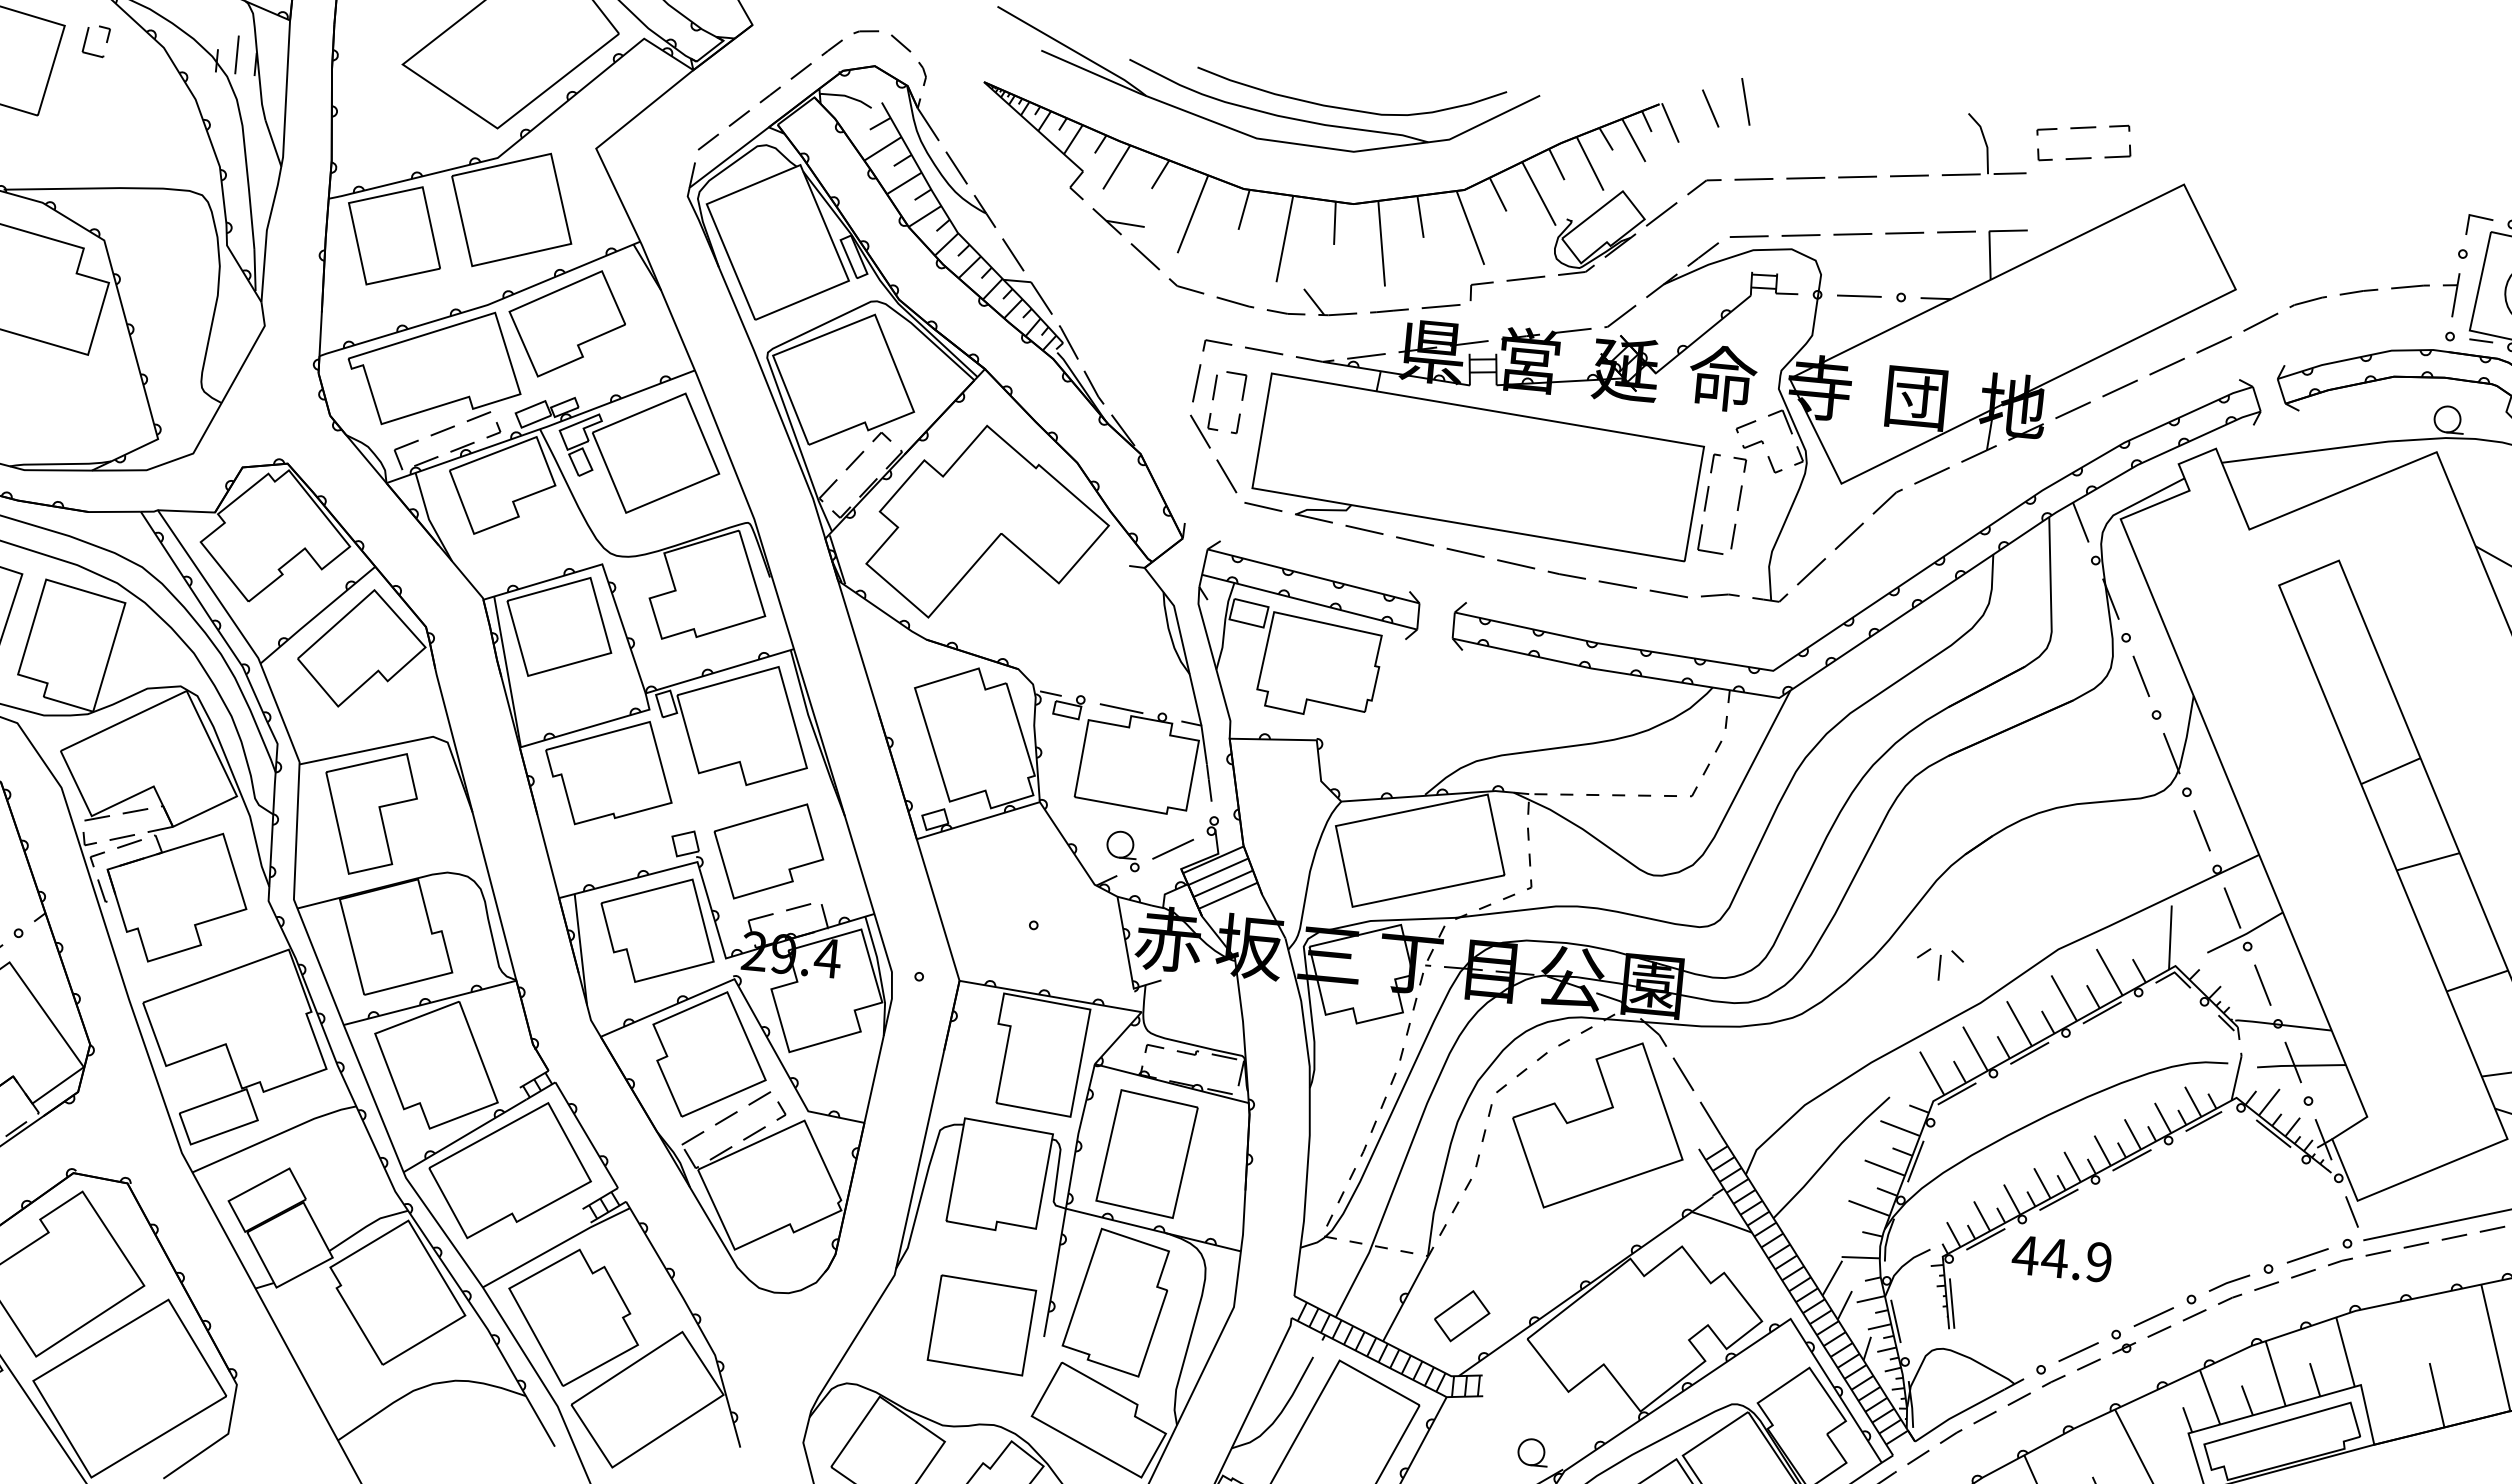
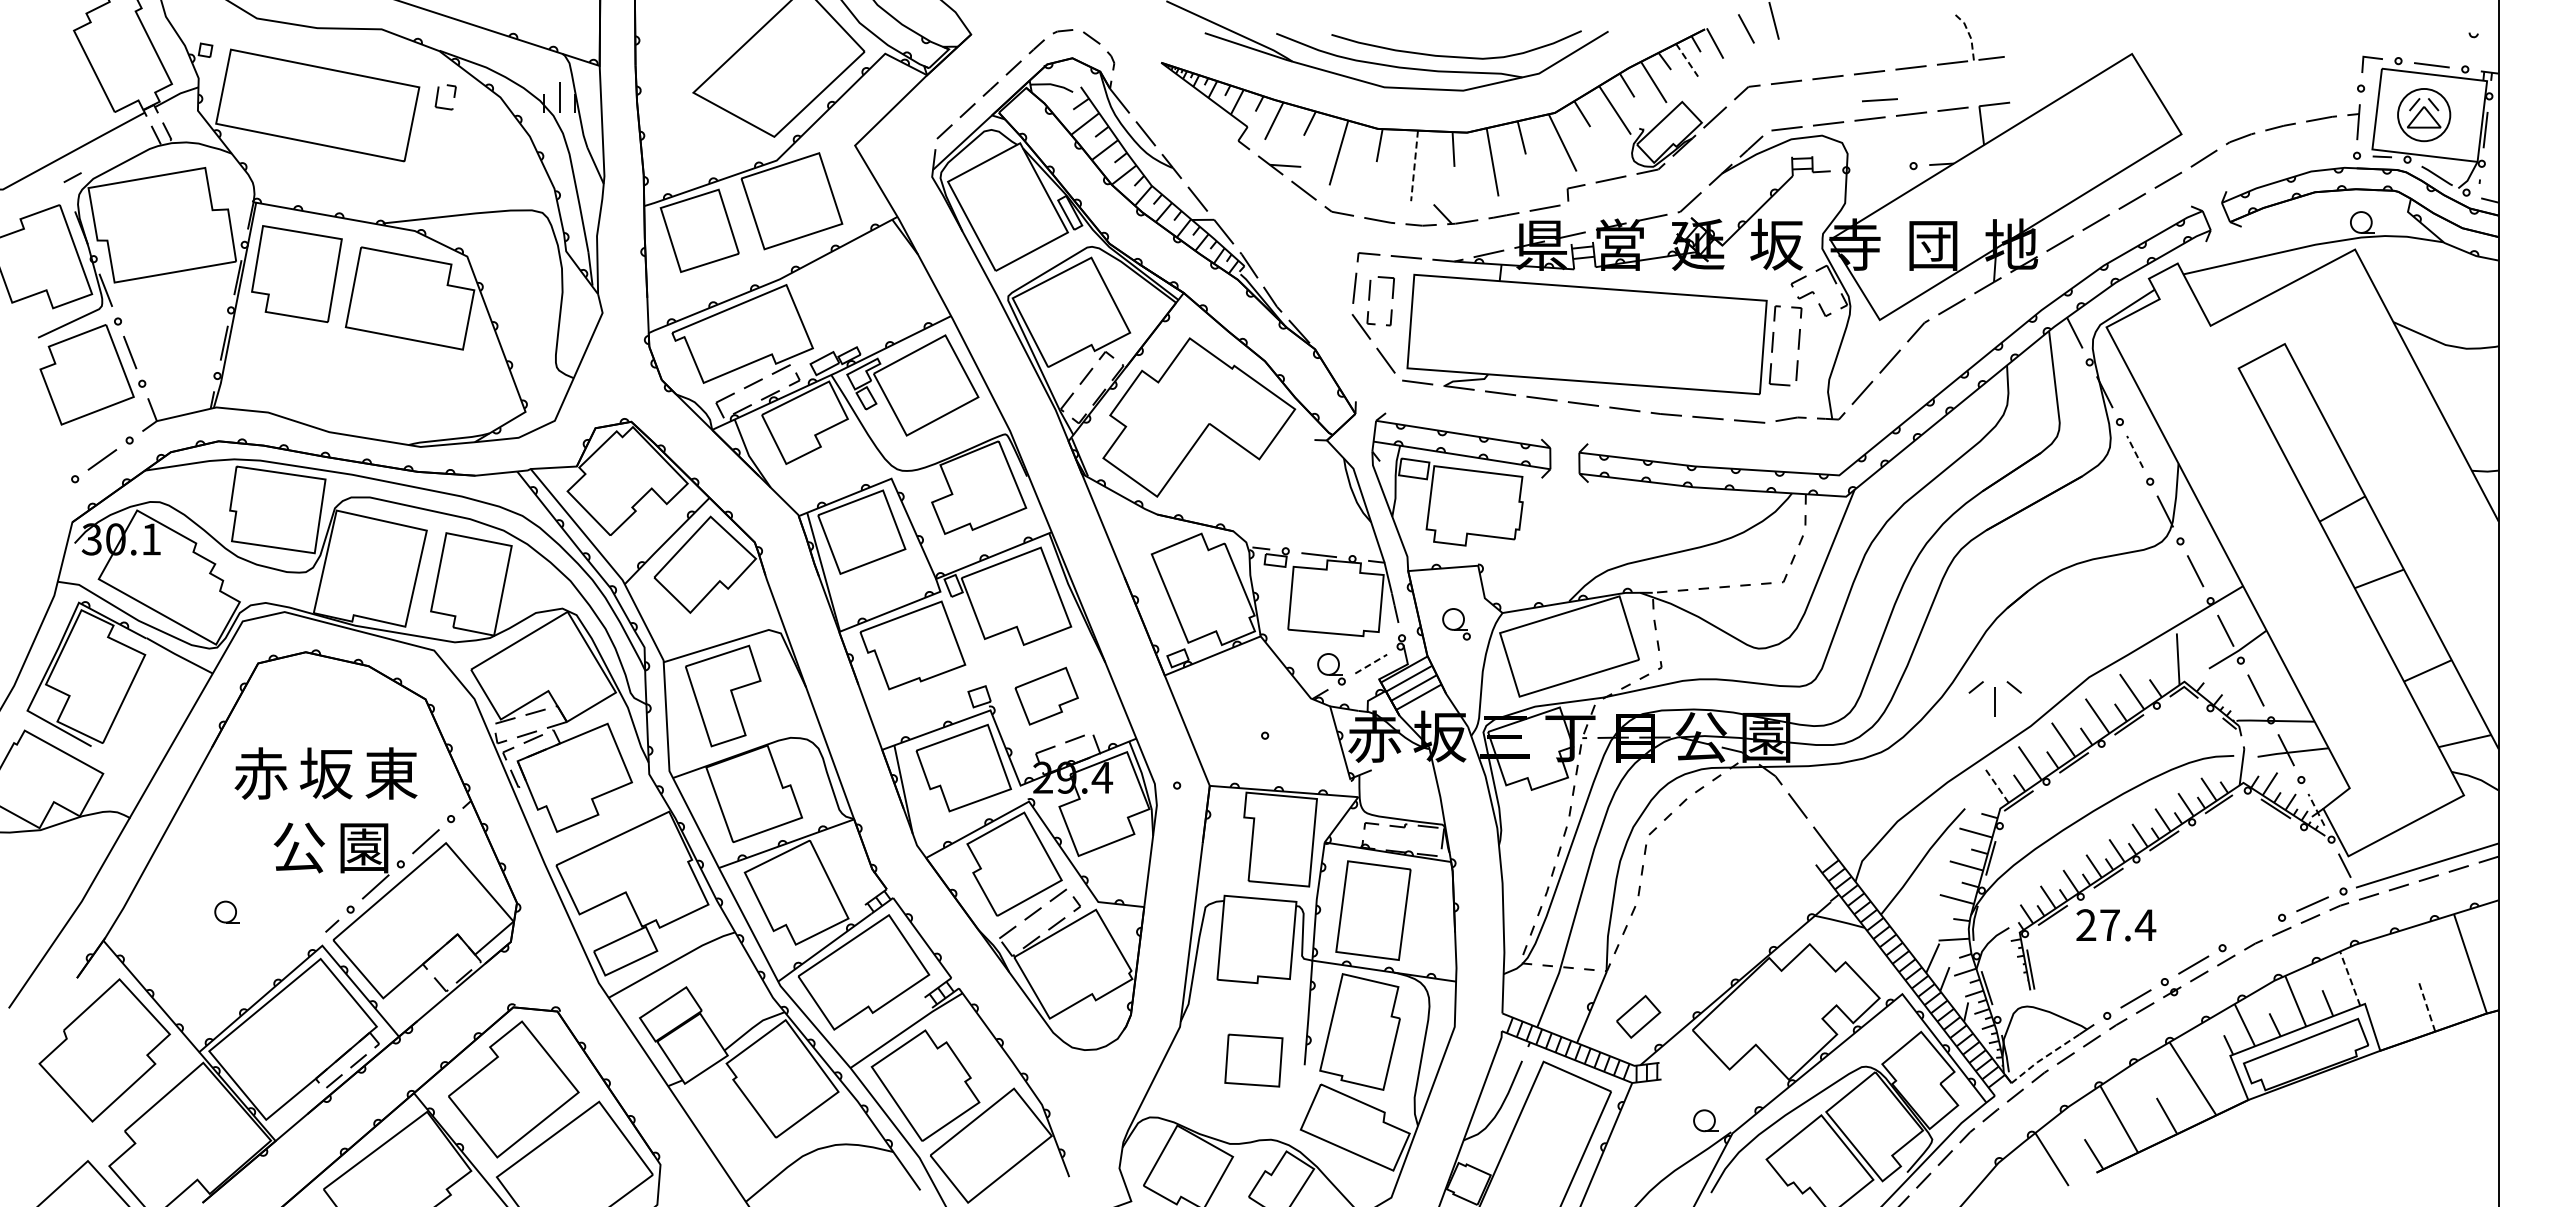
line: (1634, 140) -> (1687, 60), solid -> dashed
line: (1985, 140) -> (1969, 33), solid -> dashed
part: (2082, 156) -> (2048, 39), removed
line: (1284, 239) -> (1414, 166), solid -> dashed
line: (1858, 296) -> (1879, 100), moved
part: (566, 322) -> (844, 287), removed
text: (1722, 378) -> (1776, 244), 命 -> 坂
line: (2141, 675) -> (2135, 451), solid -> dashed
part: (1283, 810) -> (1456, 624), added
line: (1173, 849) -> (1371, 664), solid -> dashed
part: (768, 850) -> (1046, 695), size x0.7
part: (1940, 964) -> (1995, 698), size x1.4
line: (1932, 1072) -> (1997, 785), solid -> dashed
part: (1598, 1125) -> (1733, 853), removed
line: (2323, 1139) -> (2316, 809), solid -> dashed
text: (2061, 1259) -> (2115, 925), 44.9 -> 27.4
line: (2229, 1282) -> (2251, 931), removed
part: (981, 1325) -> (1253, 1060), size x0.7
line: (2345, 1351) -> (2350, 978), solid -> dashed
line: (2436, 1395) -> (2426, 1006), solid -> dashed
line: (1957, 1414) -> (2043, 1058), solid -> dashed

